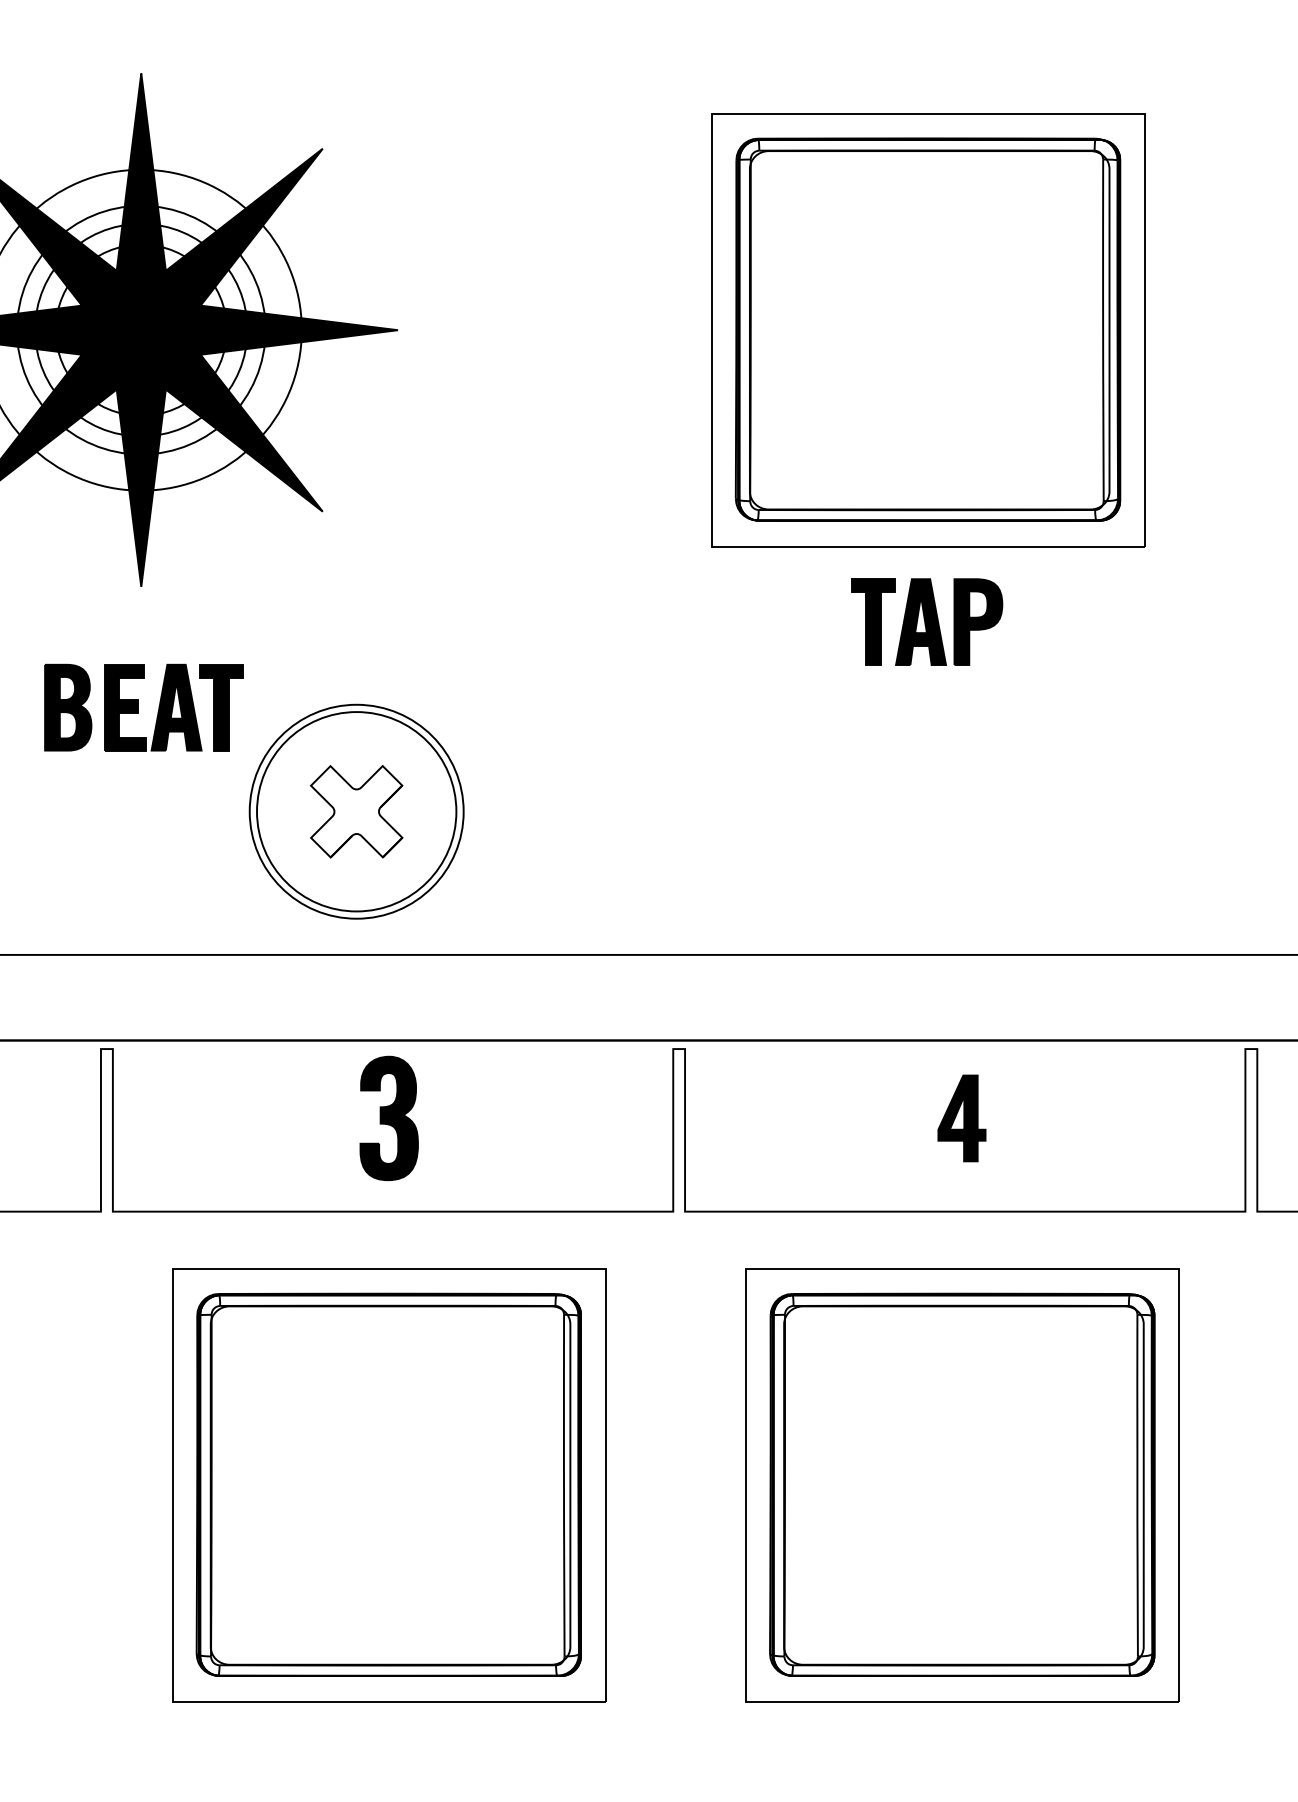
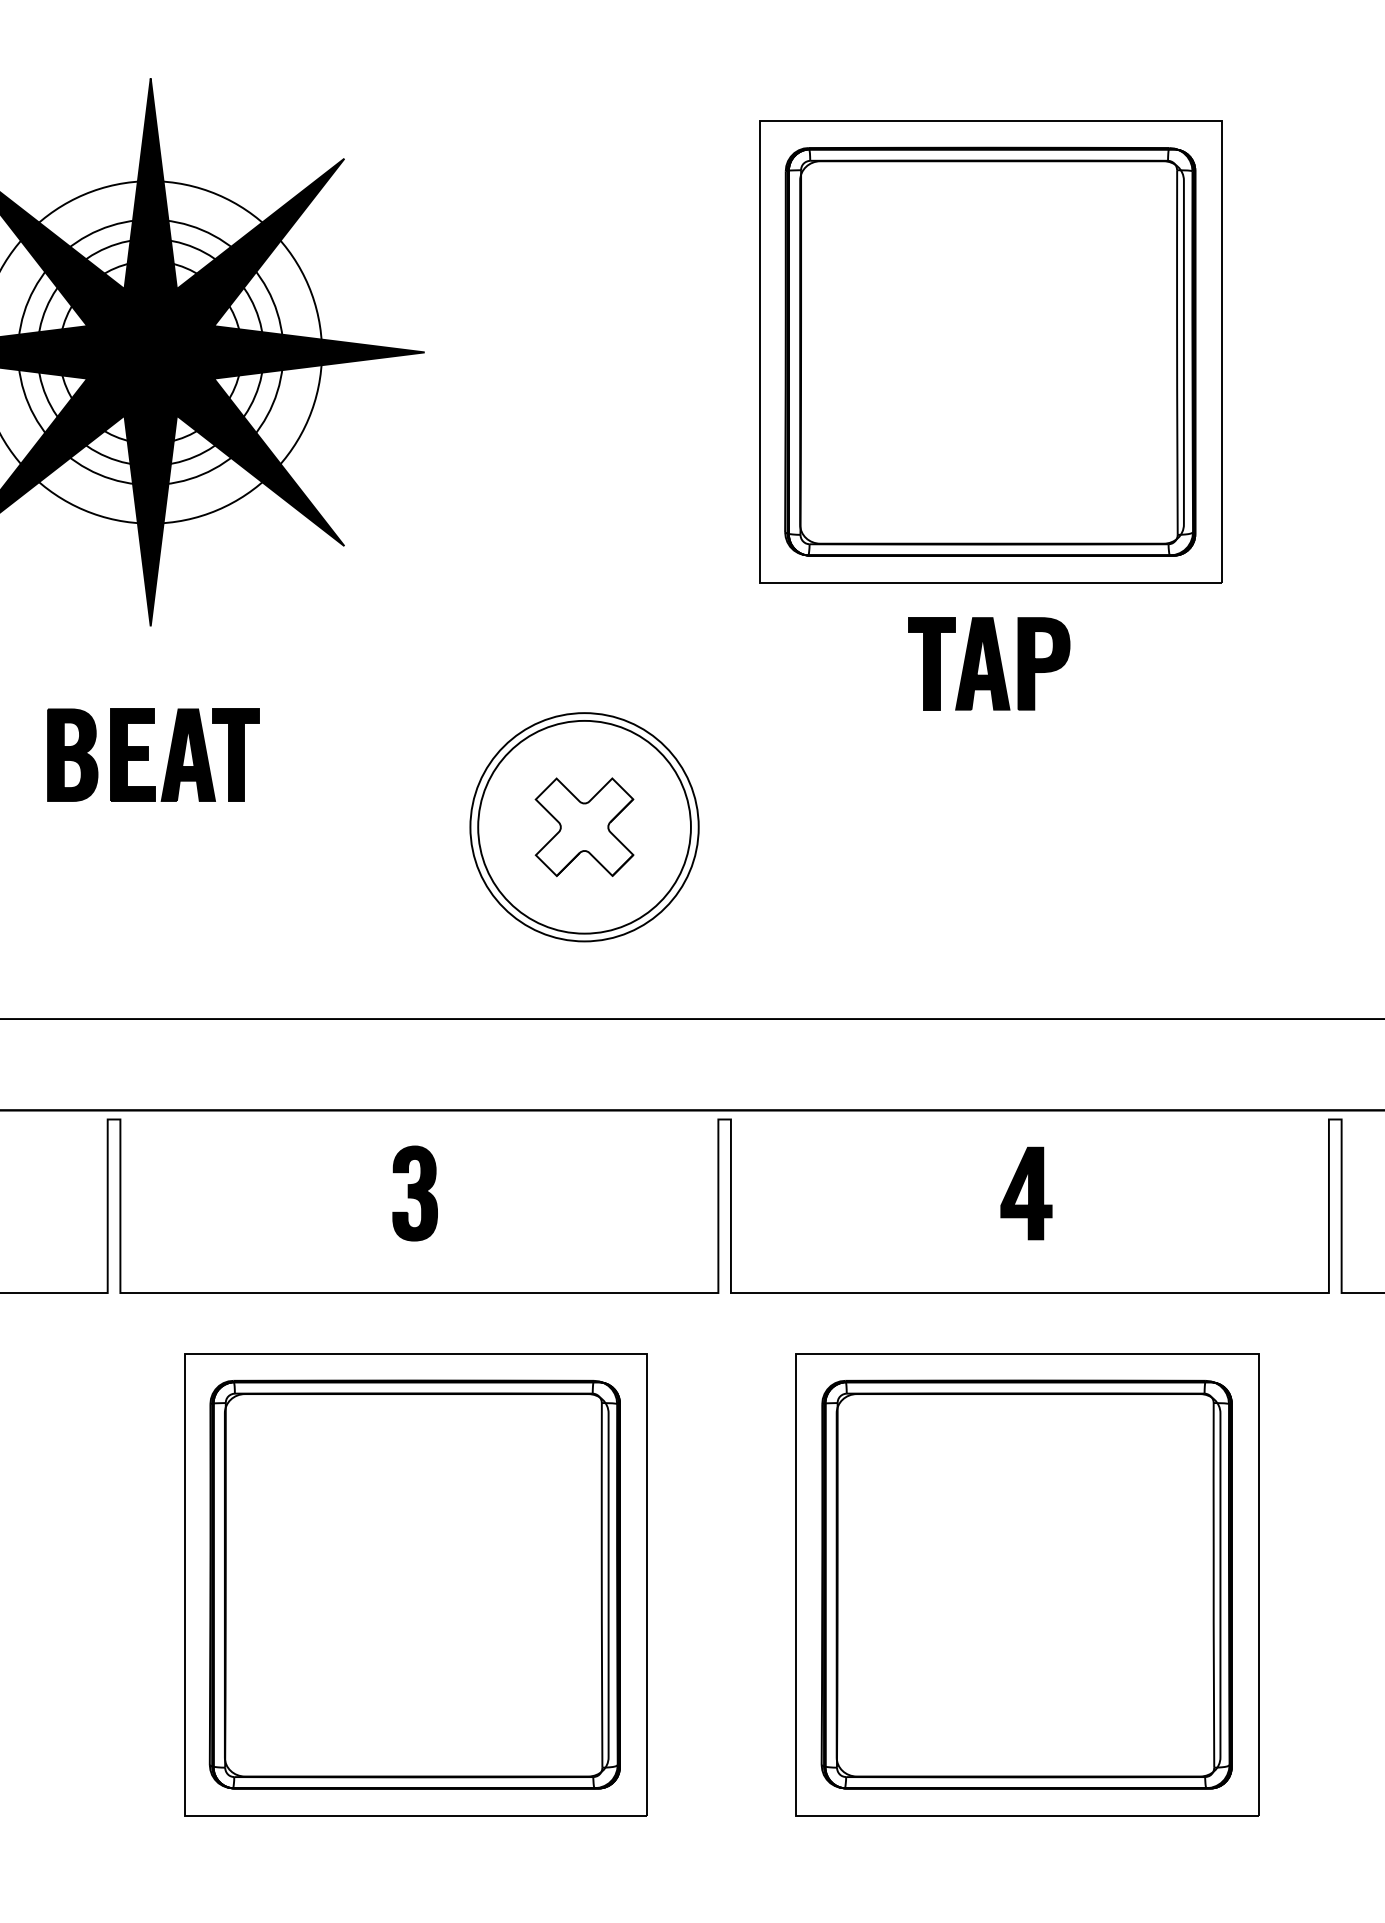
part: (356, 811) -> (584, 827), moved
part: (388, 1118) -> (414, 1193), size x0.71

